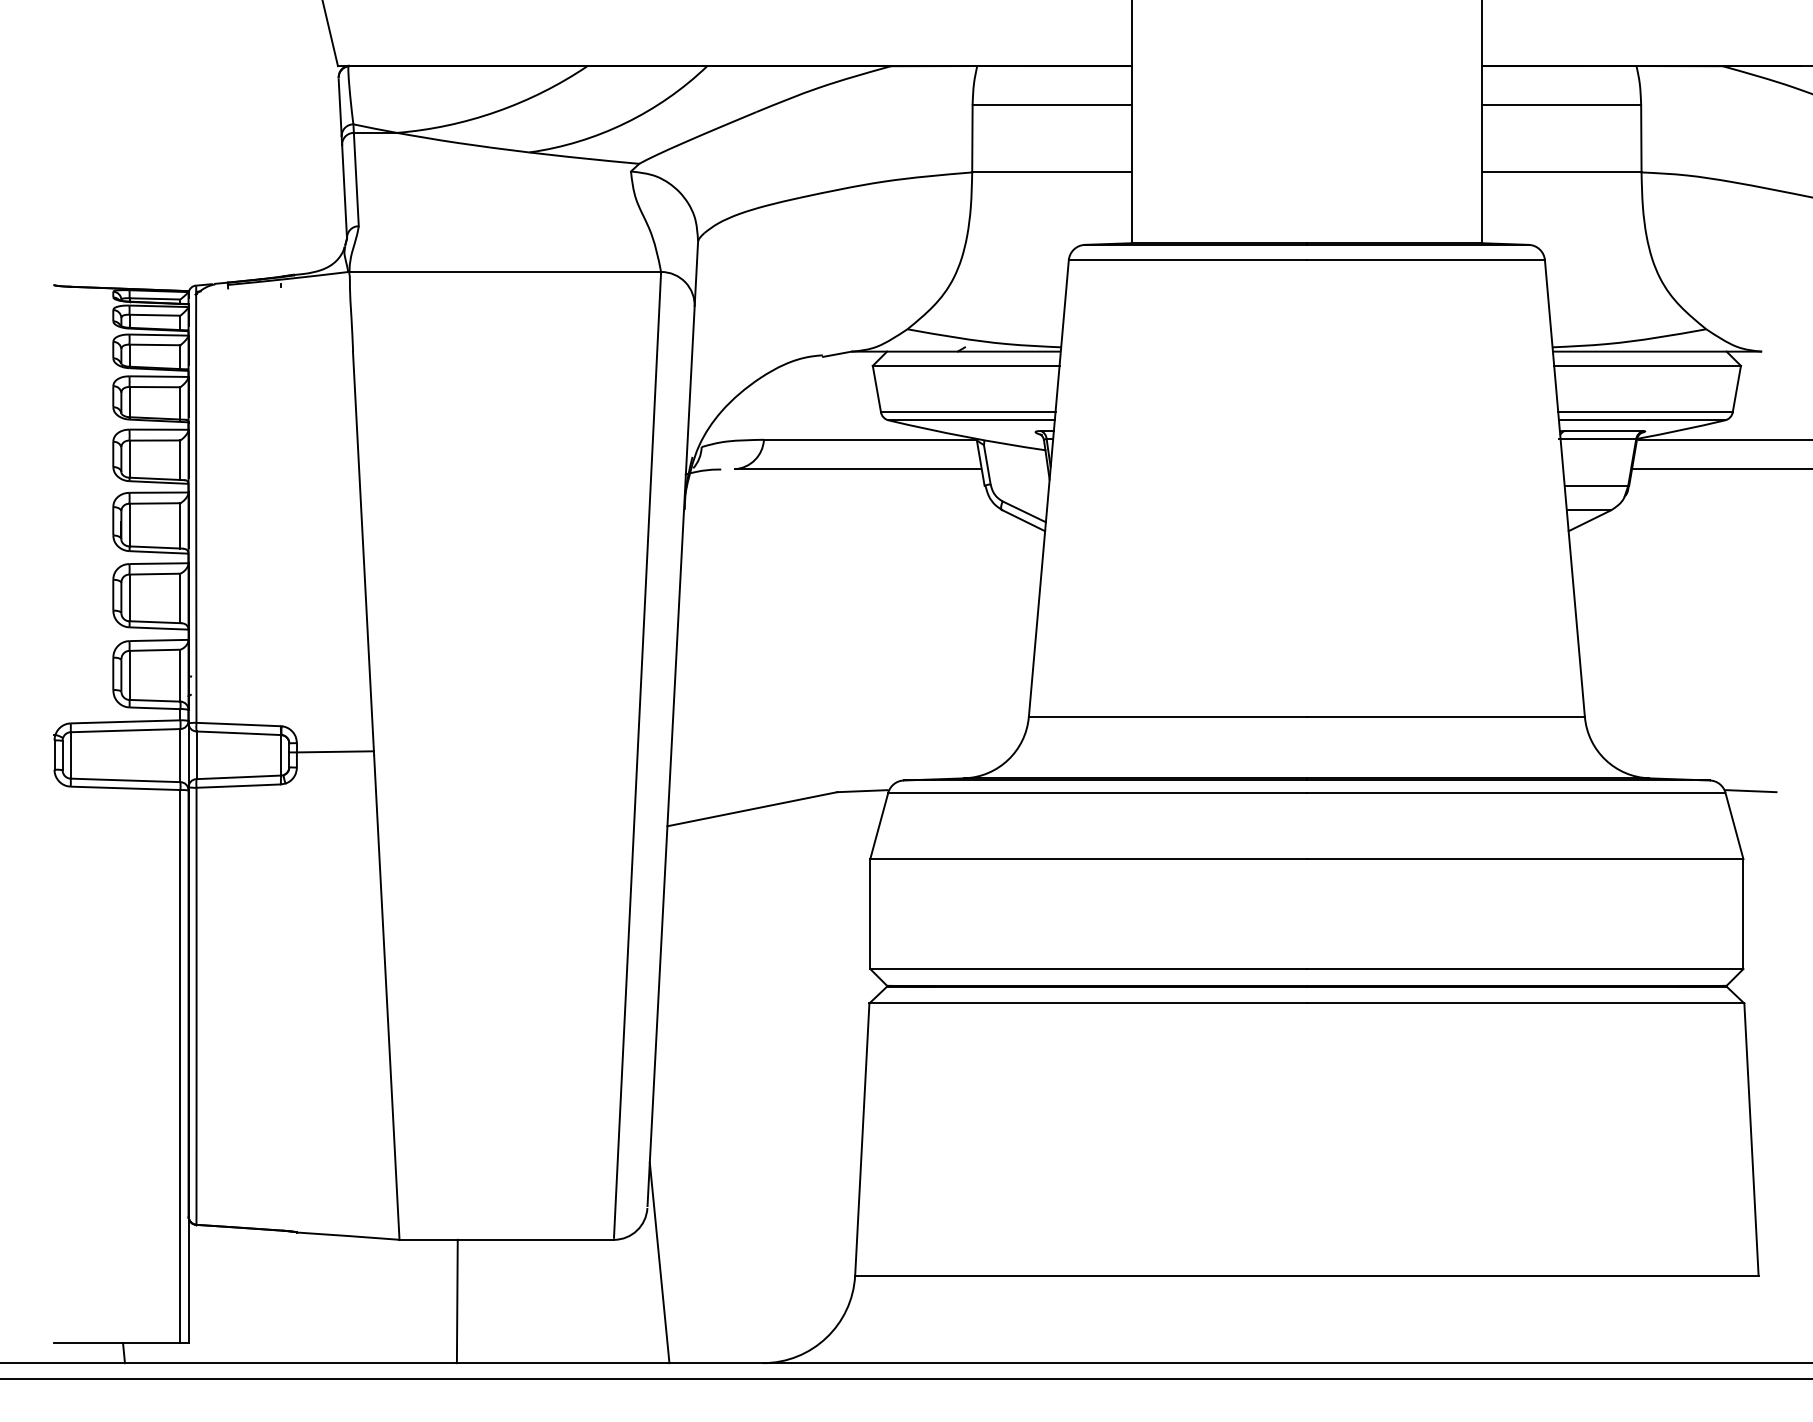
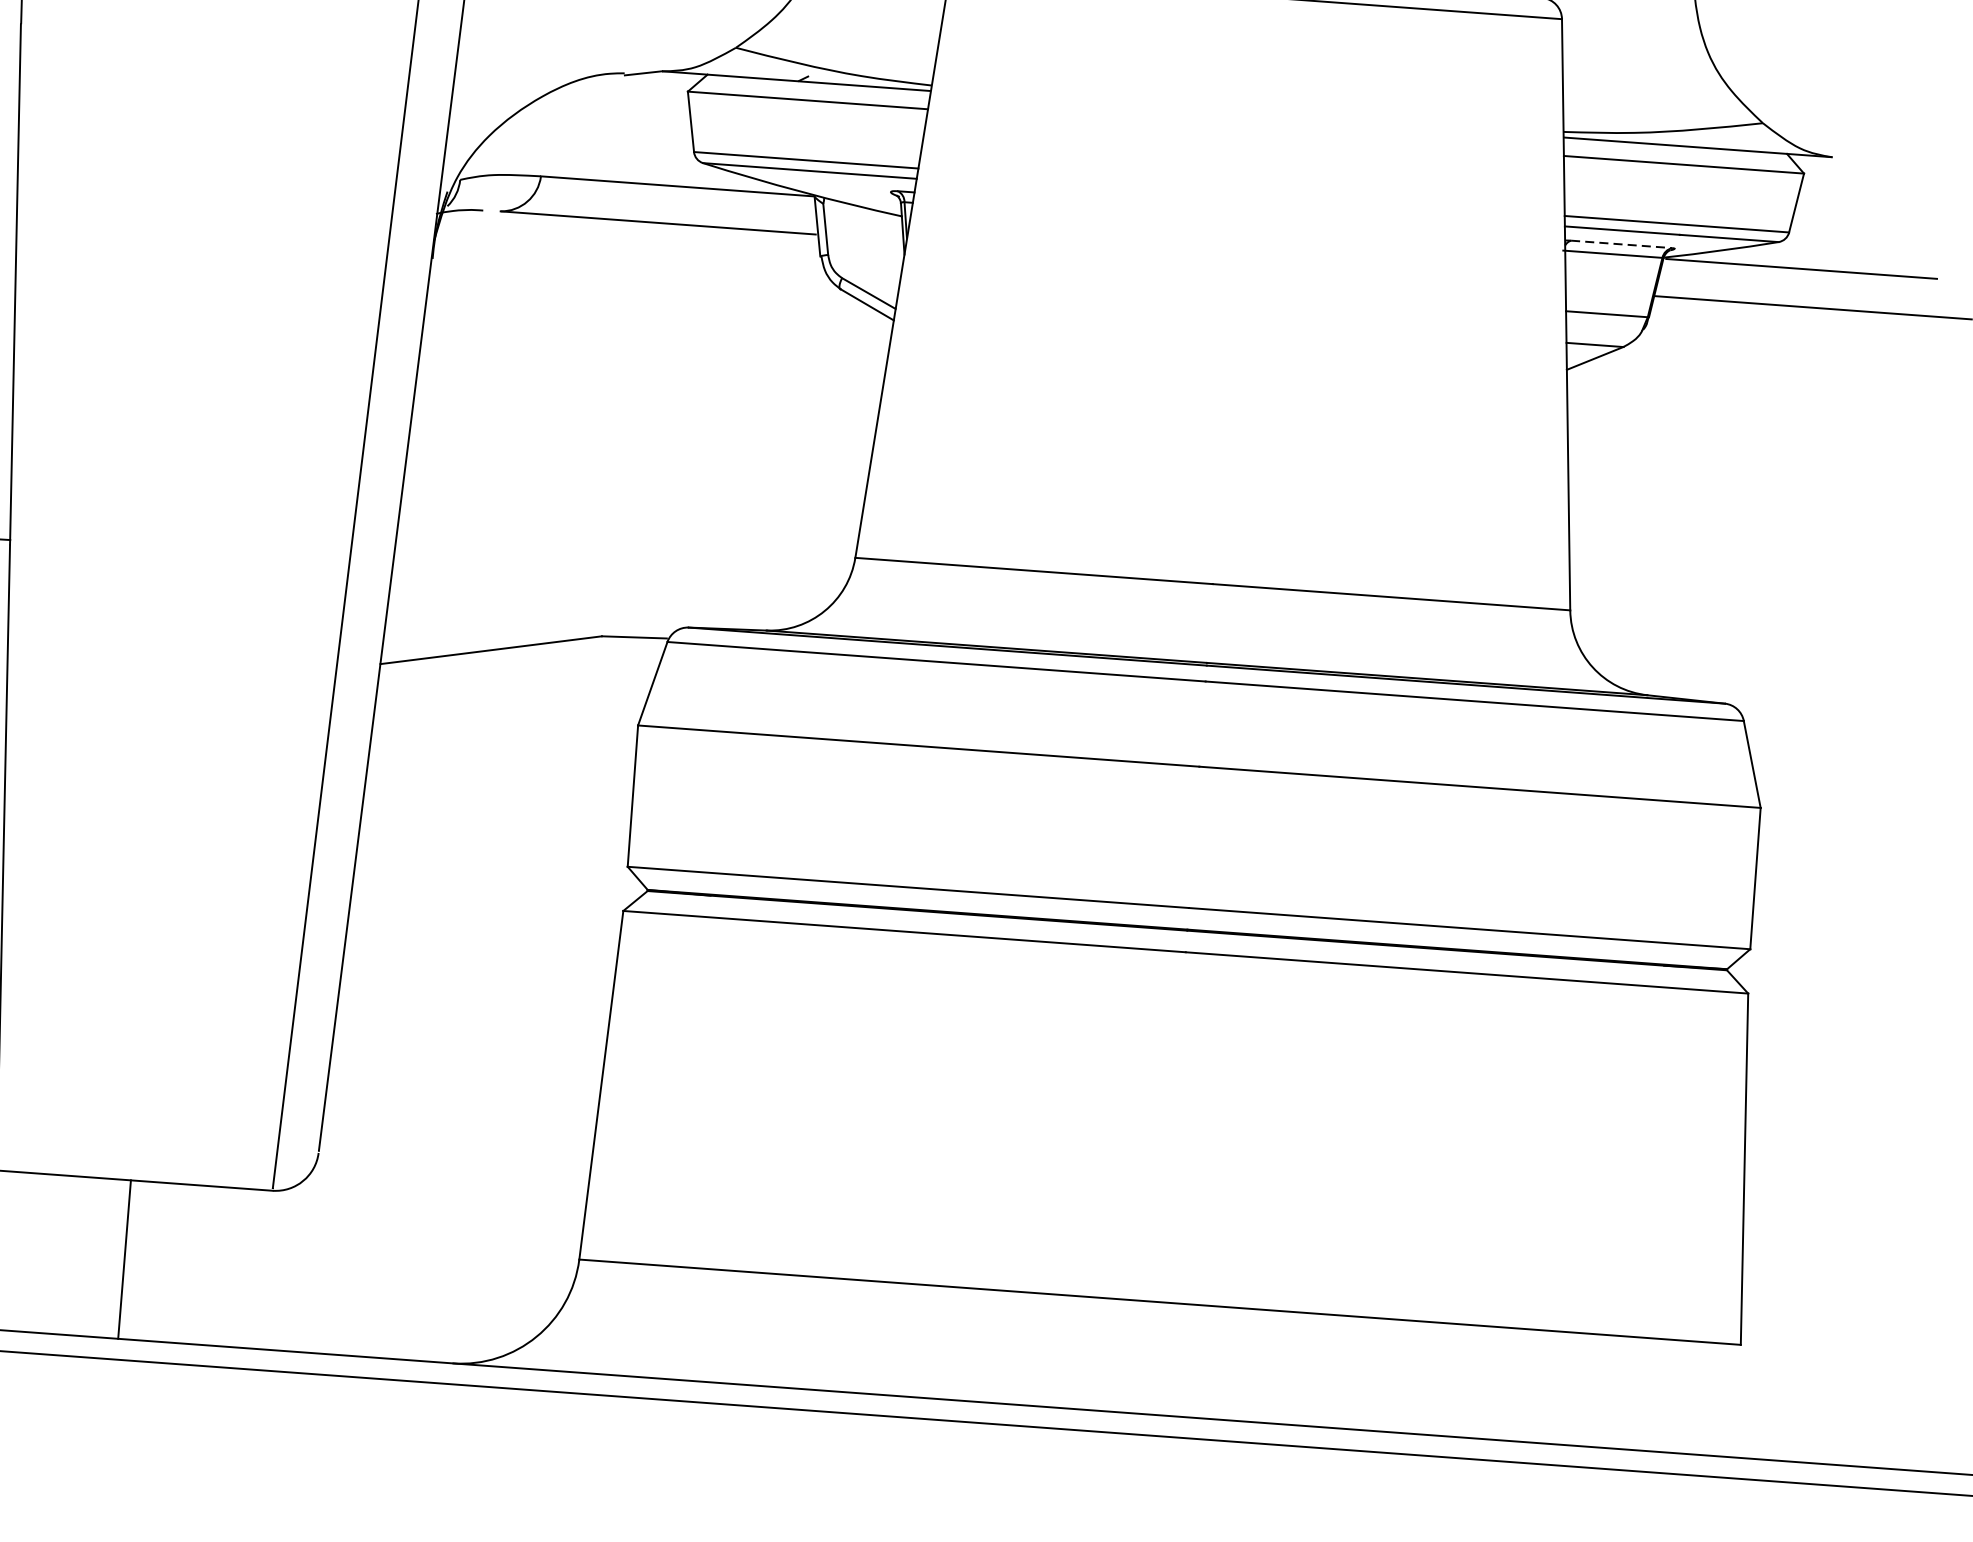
line: (1604, 431) -> (1622, 245), solid -> dashed
line: (1751, 791) -> (1777, 721), removed
line: (659, 1262) -> (329, 1224), removed
line: (456, 1301) -> (123, 1259), moved

